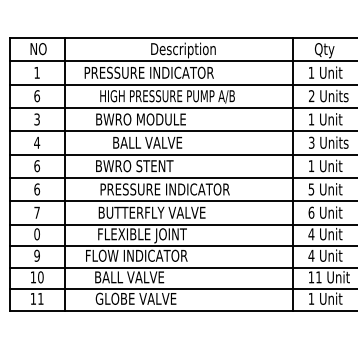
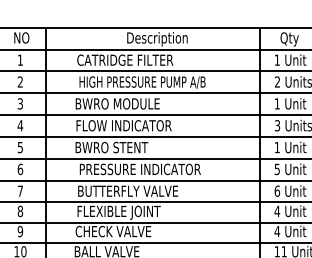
text: (148, 72) -> (124, 59), PRESSURE INDICATOR -> CATRIDGE FILTER
text: (37, 96) -> (20, 82), 6 -> 2
text: (147, 142) -> (123, 125), BALL VALVE -> FLOW INDICATOR
text: (37, 166) -> (20, 147), 6 -> 5
text: (36, 234) -> (19, 211), 0 -> 8
text: (136, 255) -> (113, 231), FLOW INDICATOR -> CHECK VALVE

